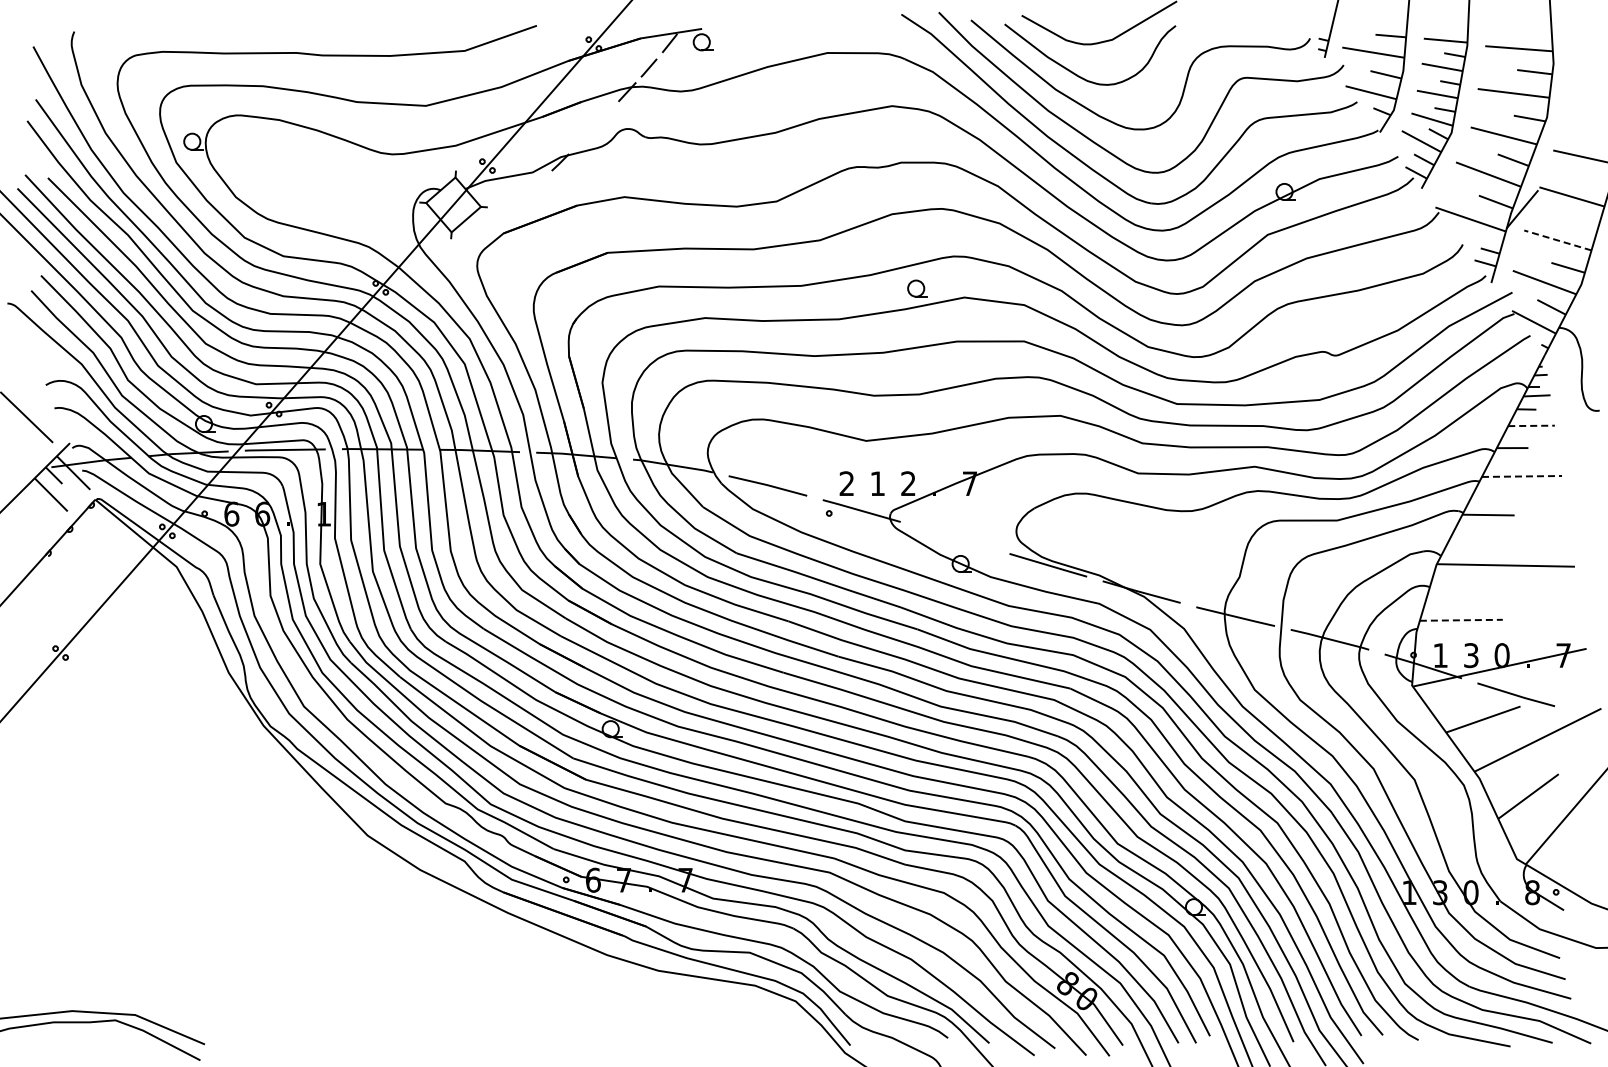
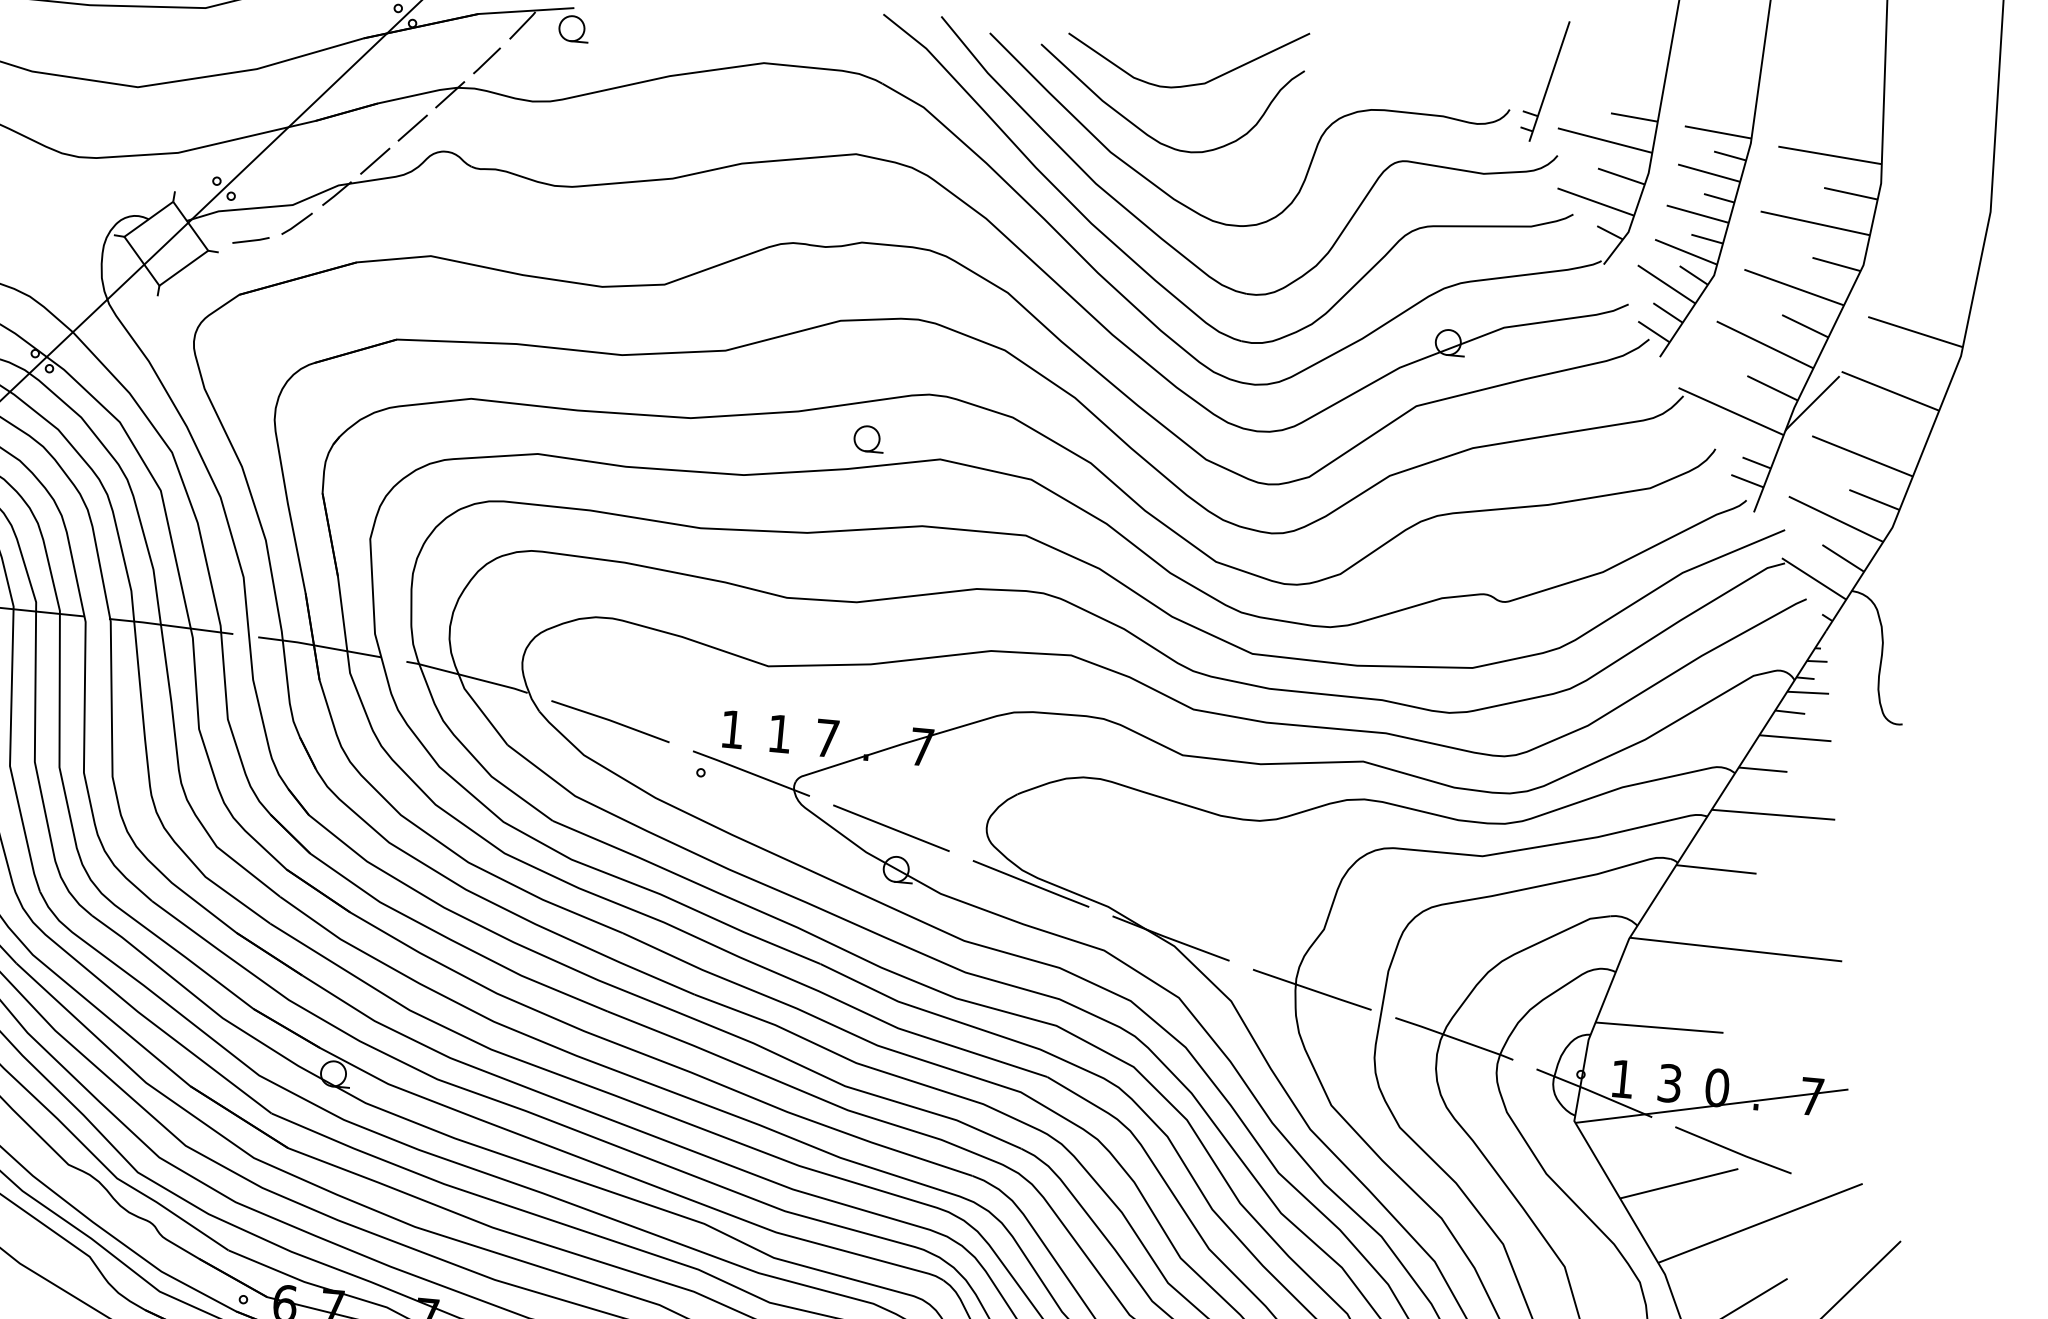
line: (604, 115) -> (411, 127), added
line: (582, 139) -> (374, 161), added
part: (521, 188) -> (273, 228), added
line: (1557, 240) -> (1861, 456), dashed -> solid
line: (1532, 425) -> (1796, 737), dashed -> solid
line: (1522, 476) -> (1774, 814), dashed -> solid
text: (846, 483) -> (731, 729), 2 -> 1
text: (908, 483) -> (827, 737), 2 -> 7
line: (955, 537) -> (892, 827), added
line: (1461, 620) -> (1659, 1028), dashed -> solid

